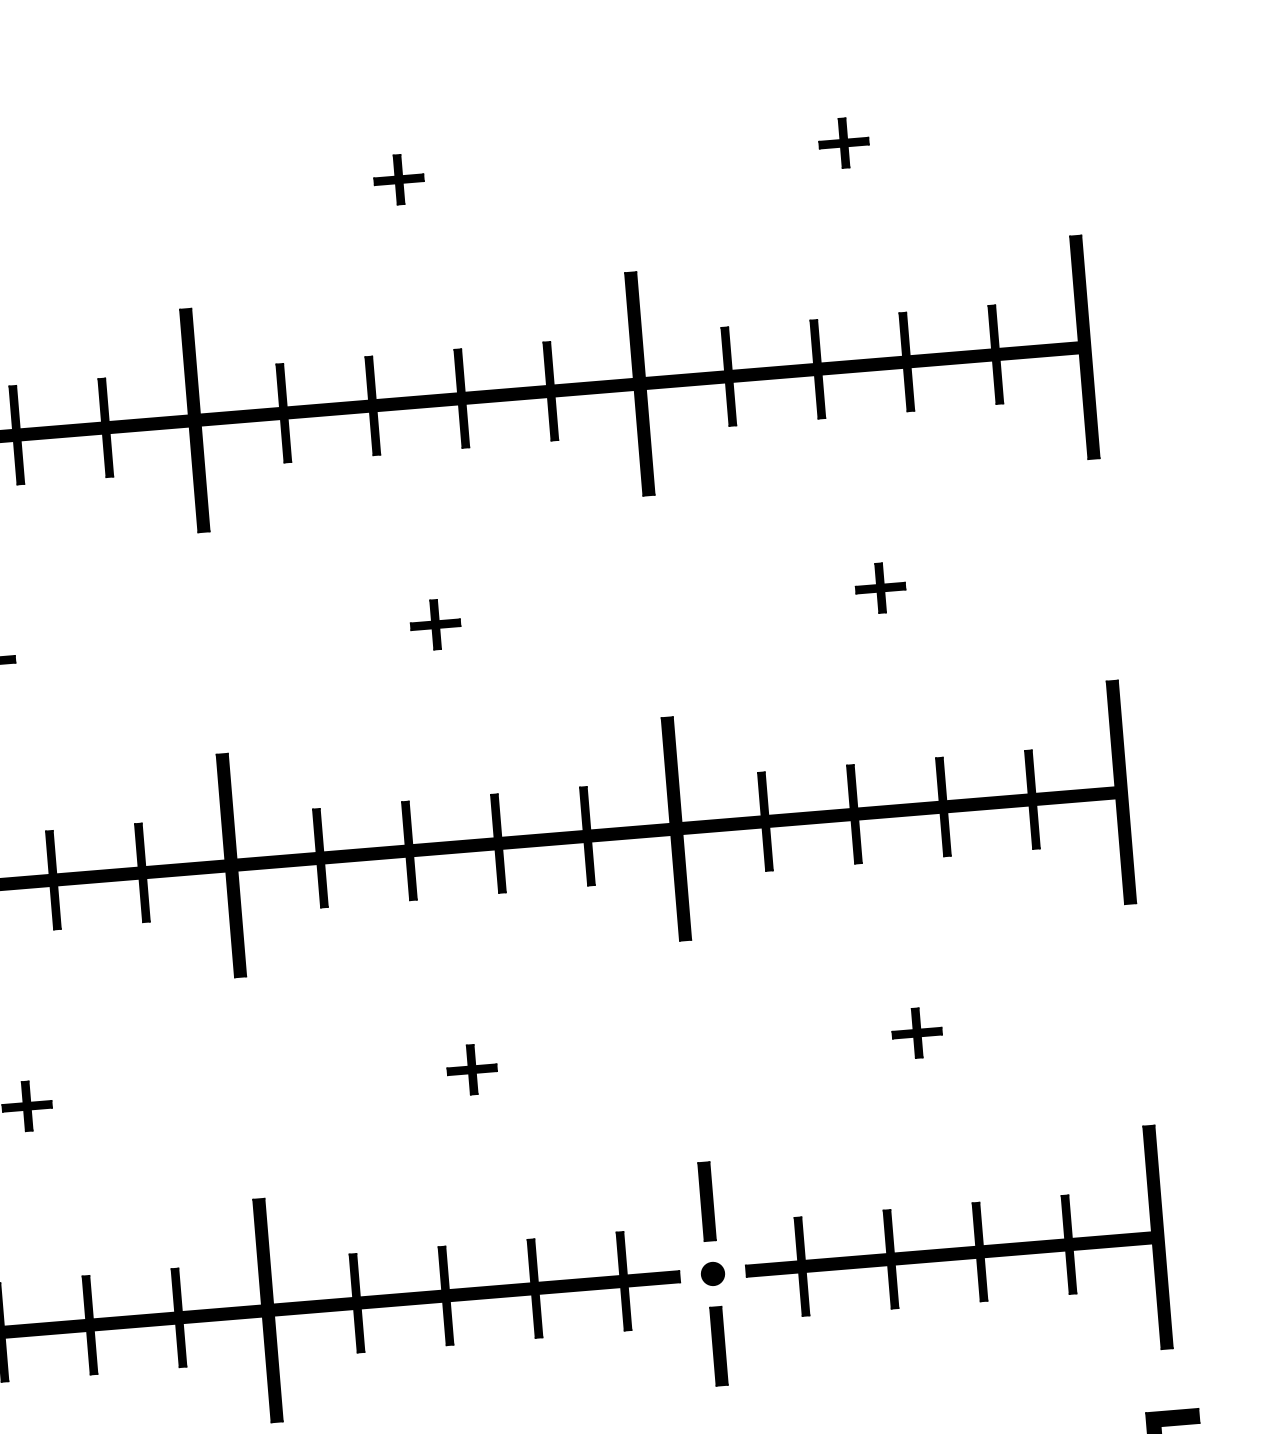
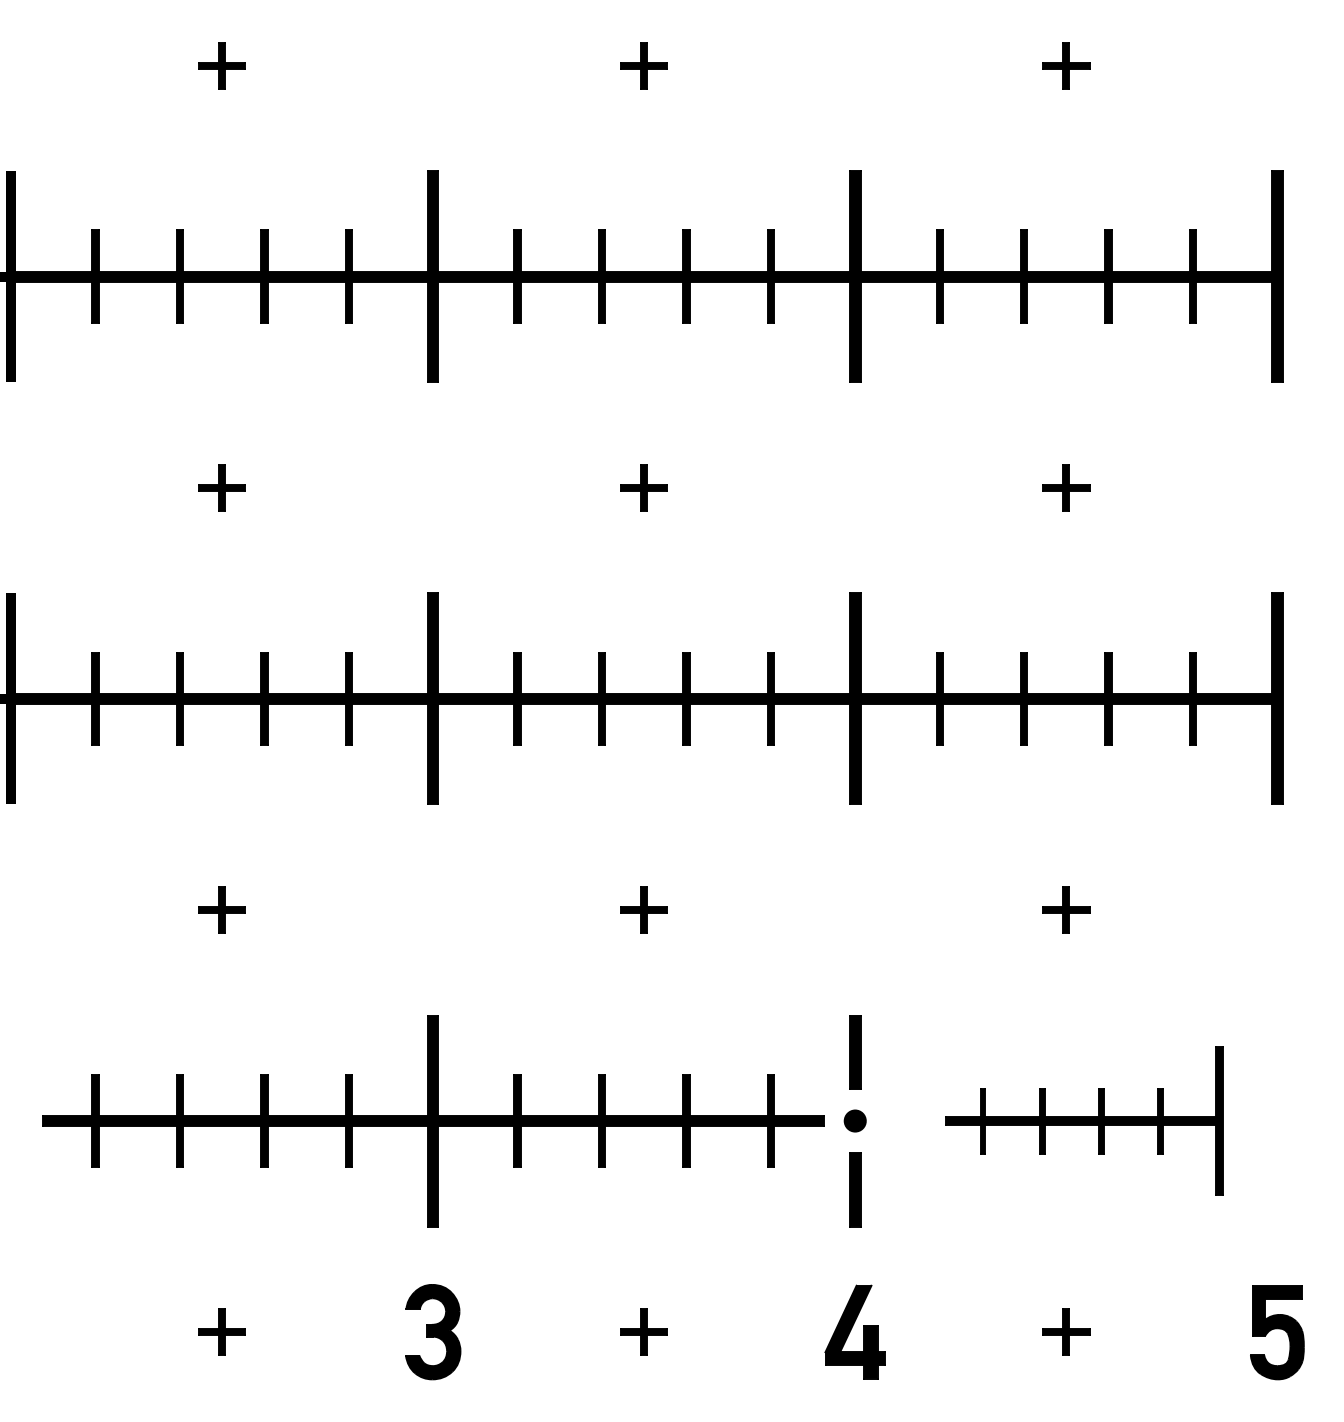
part: (954, 1254) -> (1084, 1121), size x0.7

